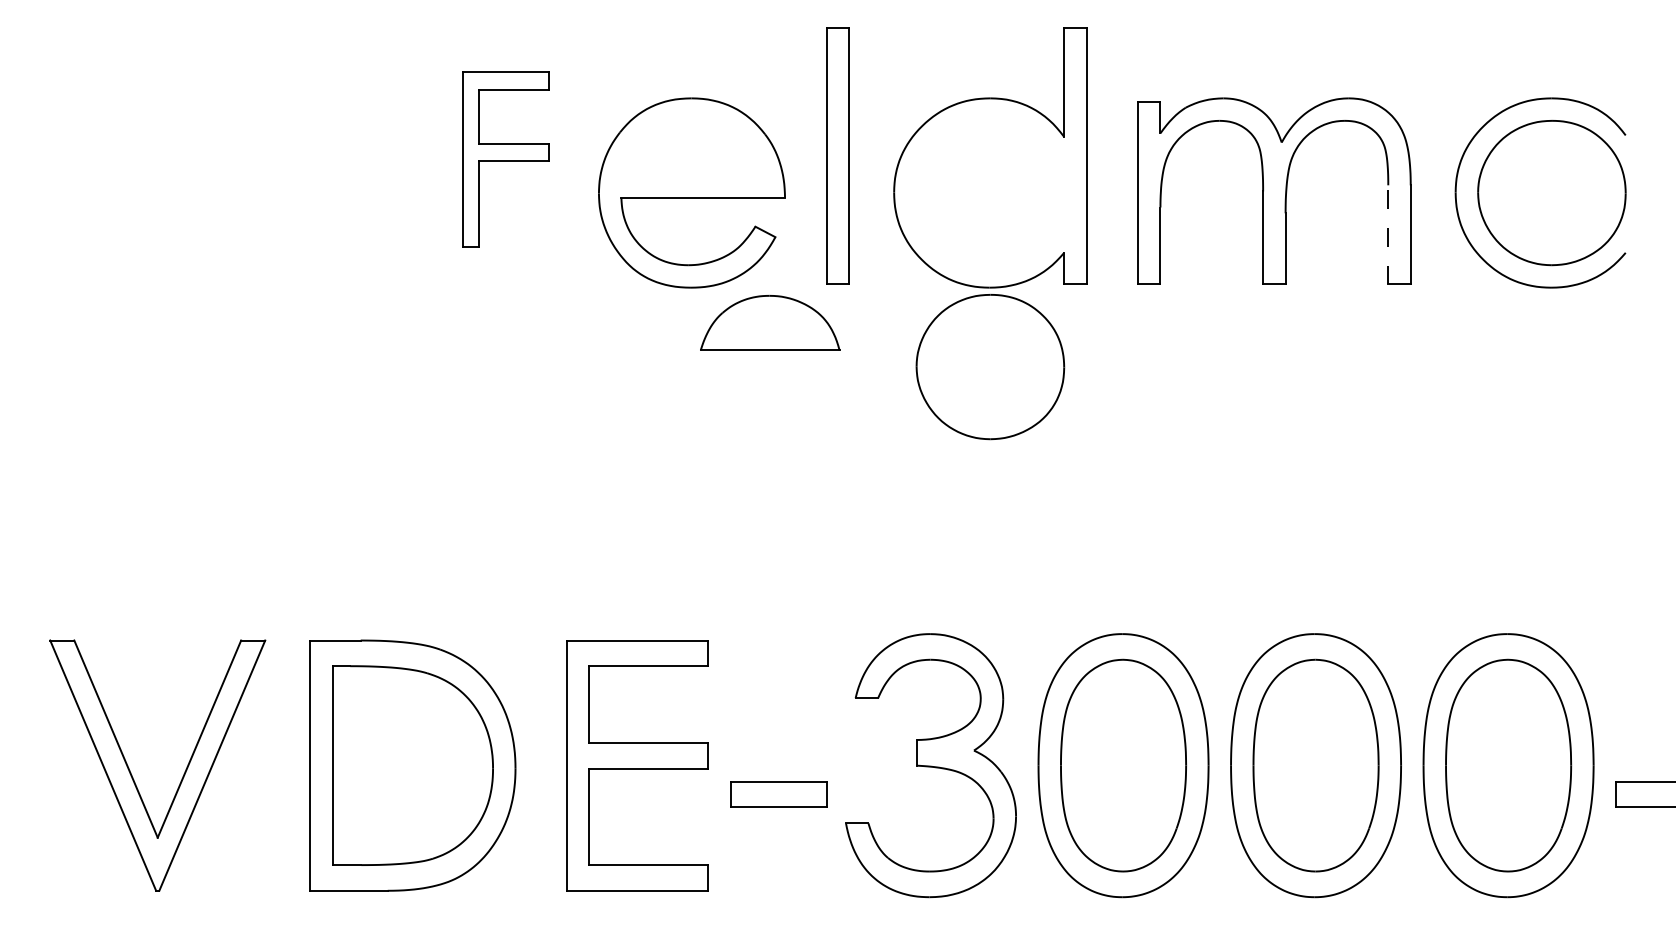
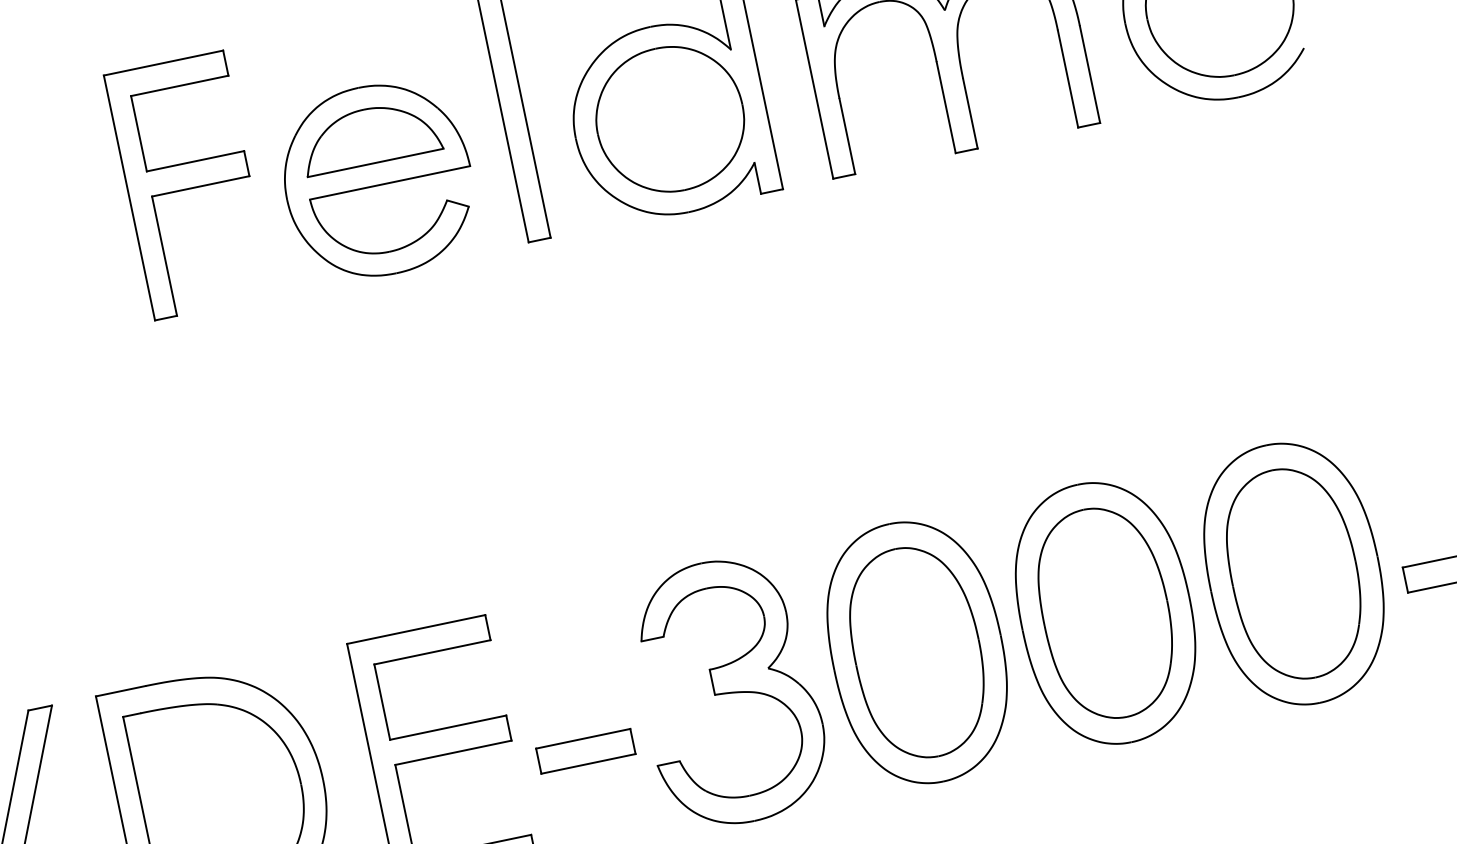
part: (505, 158) -> (188, 184), size x1.43
line: (1388, 234) -> (1068, 78), dashed -> solid
part: (770, 322) -> (370, 135), moved
part: (990, 367) -> (670, 119), moved

